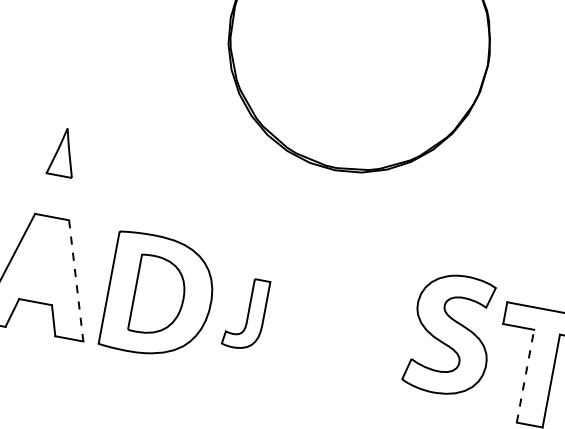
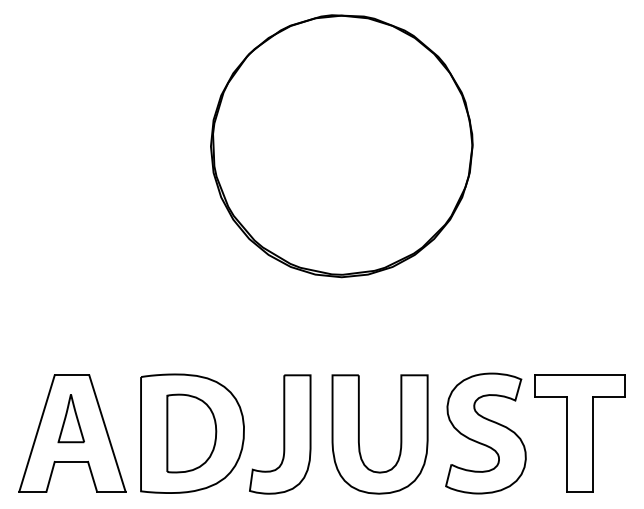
part: (62, 152) -> (70, 418), moved
line: (76, 281) -> (107, 434), dashed -> solid
part: (246, 313) -> (280, 434), size x1.67
part: (323, 328) -> (359, 434), added
part: (450, 334) -> (485, 433), moved
line: (525, 376) -> (566, 444), dashed -> solid

